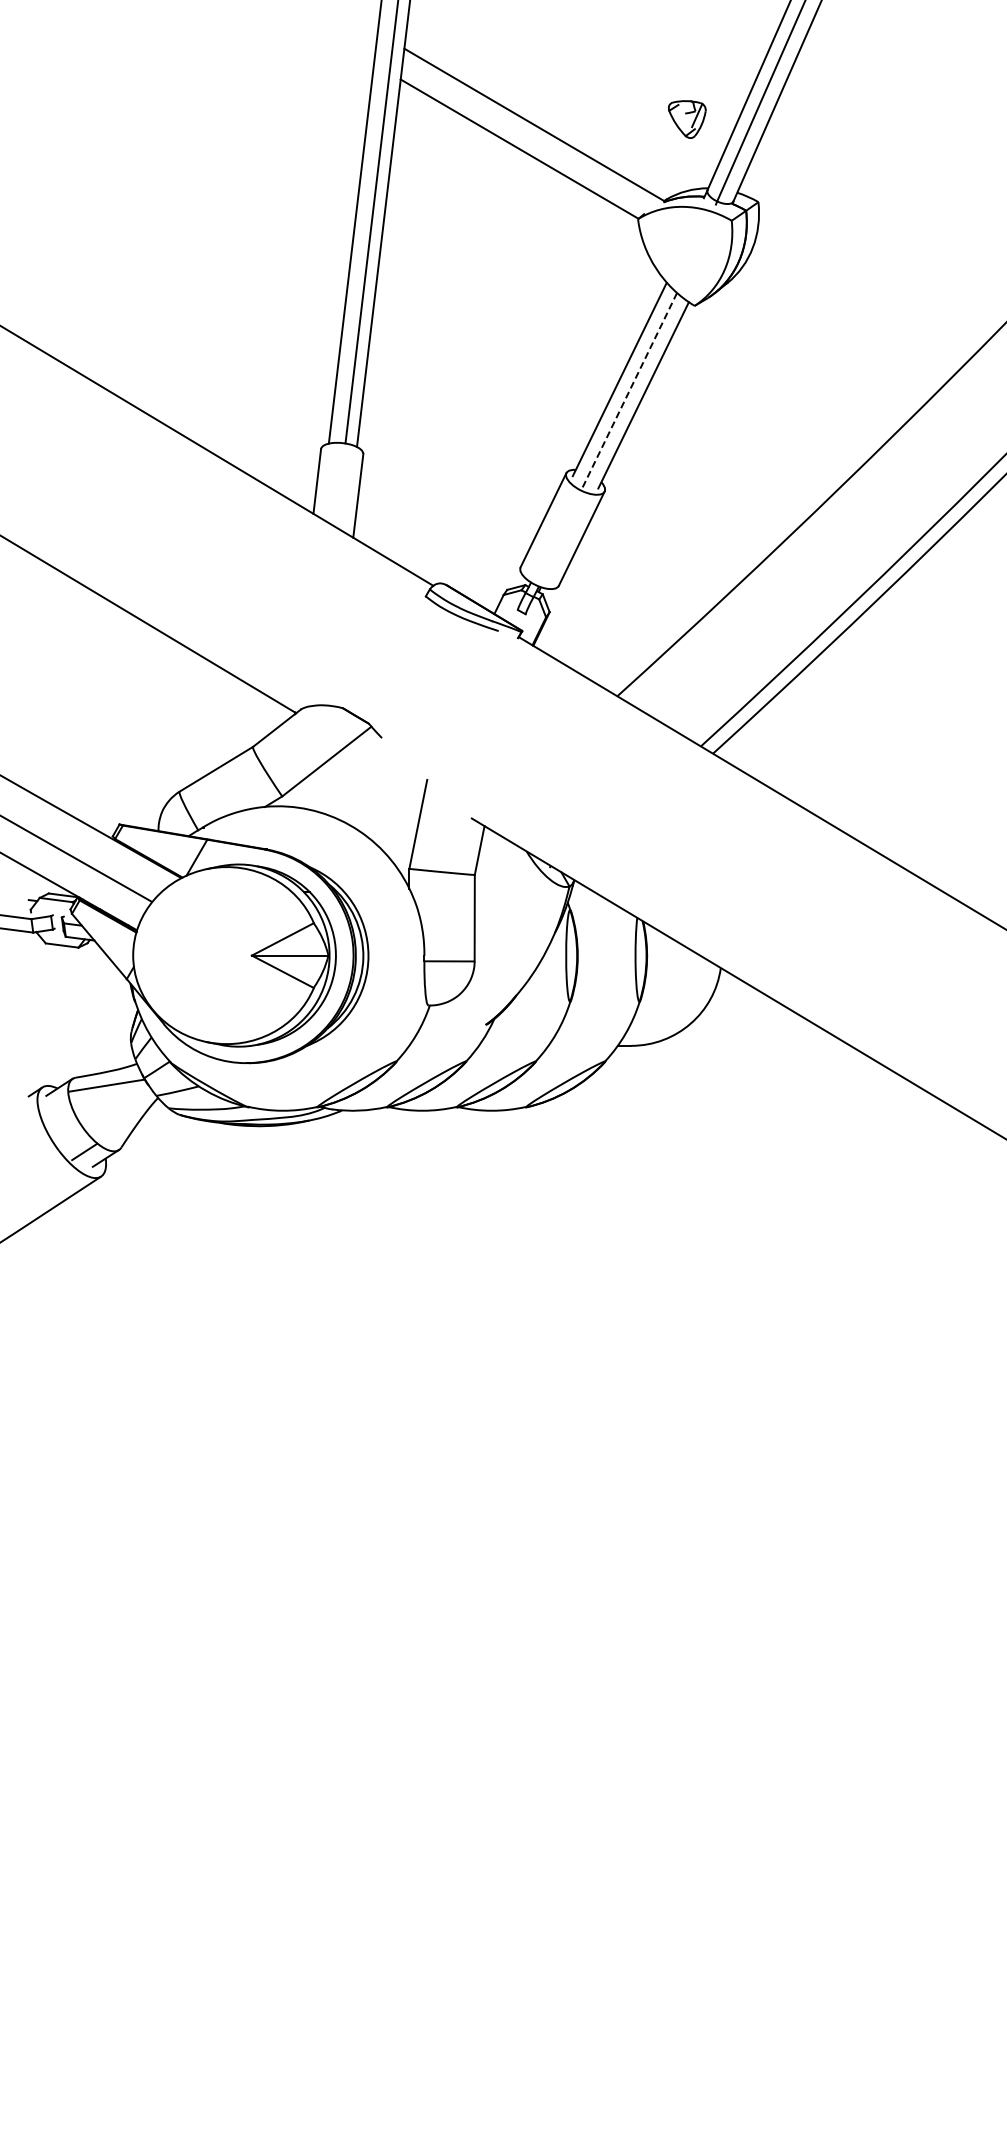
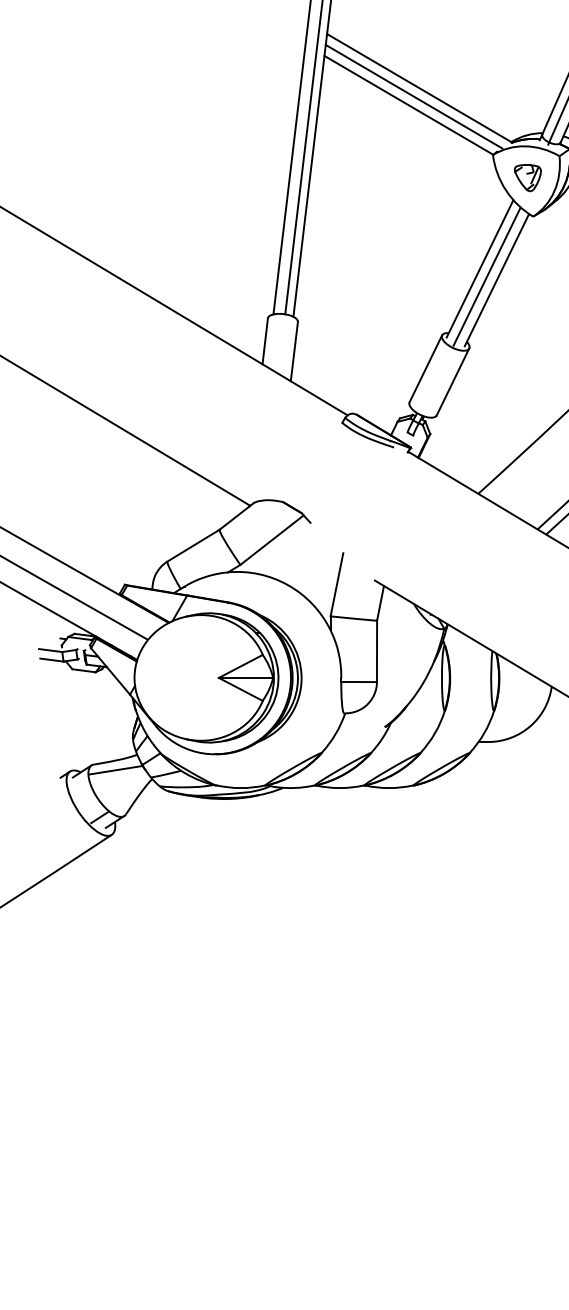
part: (687, 119) -> (528, 178), moved
line: (526, 136) -> (413, 96), added
line: (629, 390) -> (486, 276), dashed -> solid

